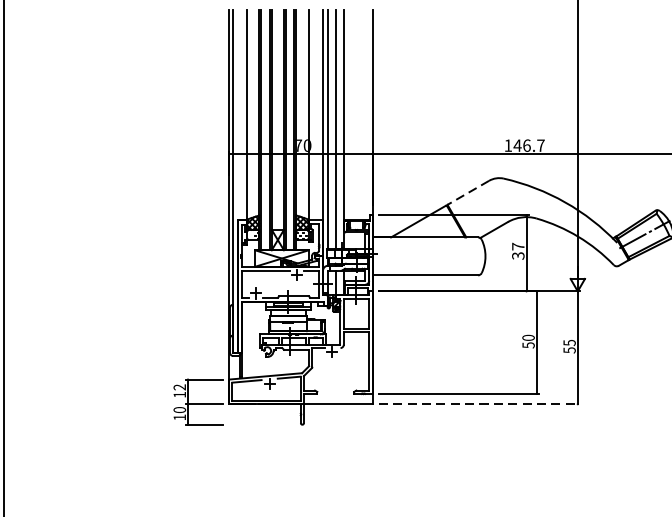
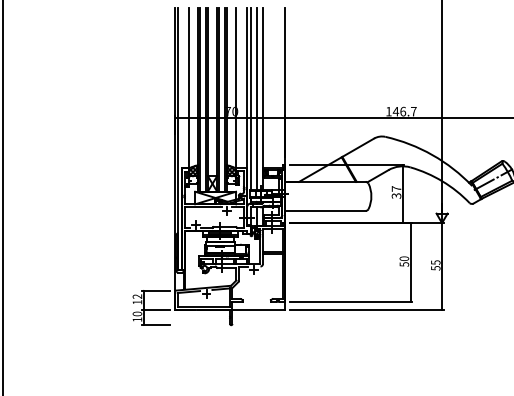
line: (467, 193) -> (357, 148), dashed -> solid
line: (479, 404) -> (366, 309), dashed -> solid

